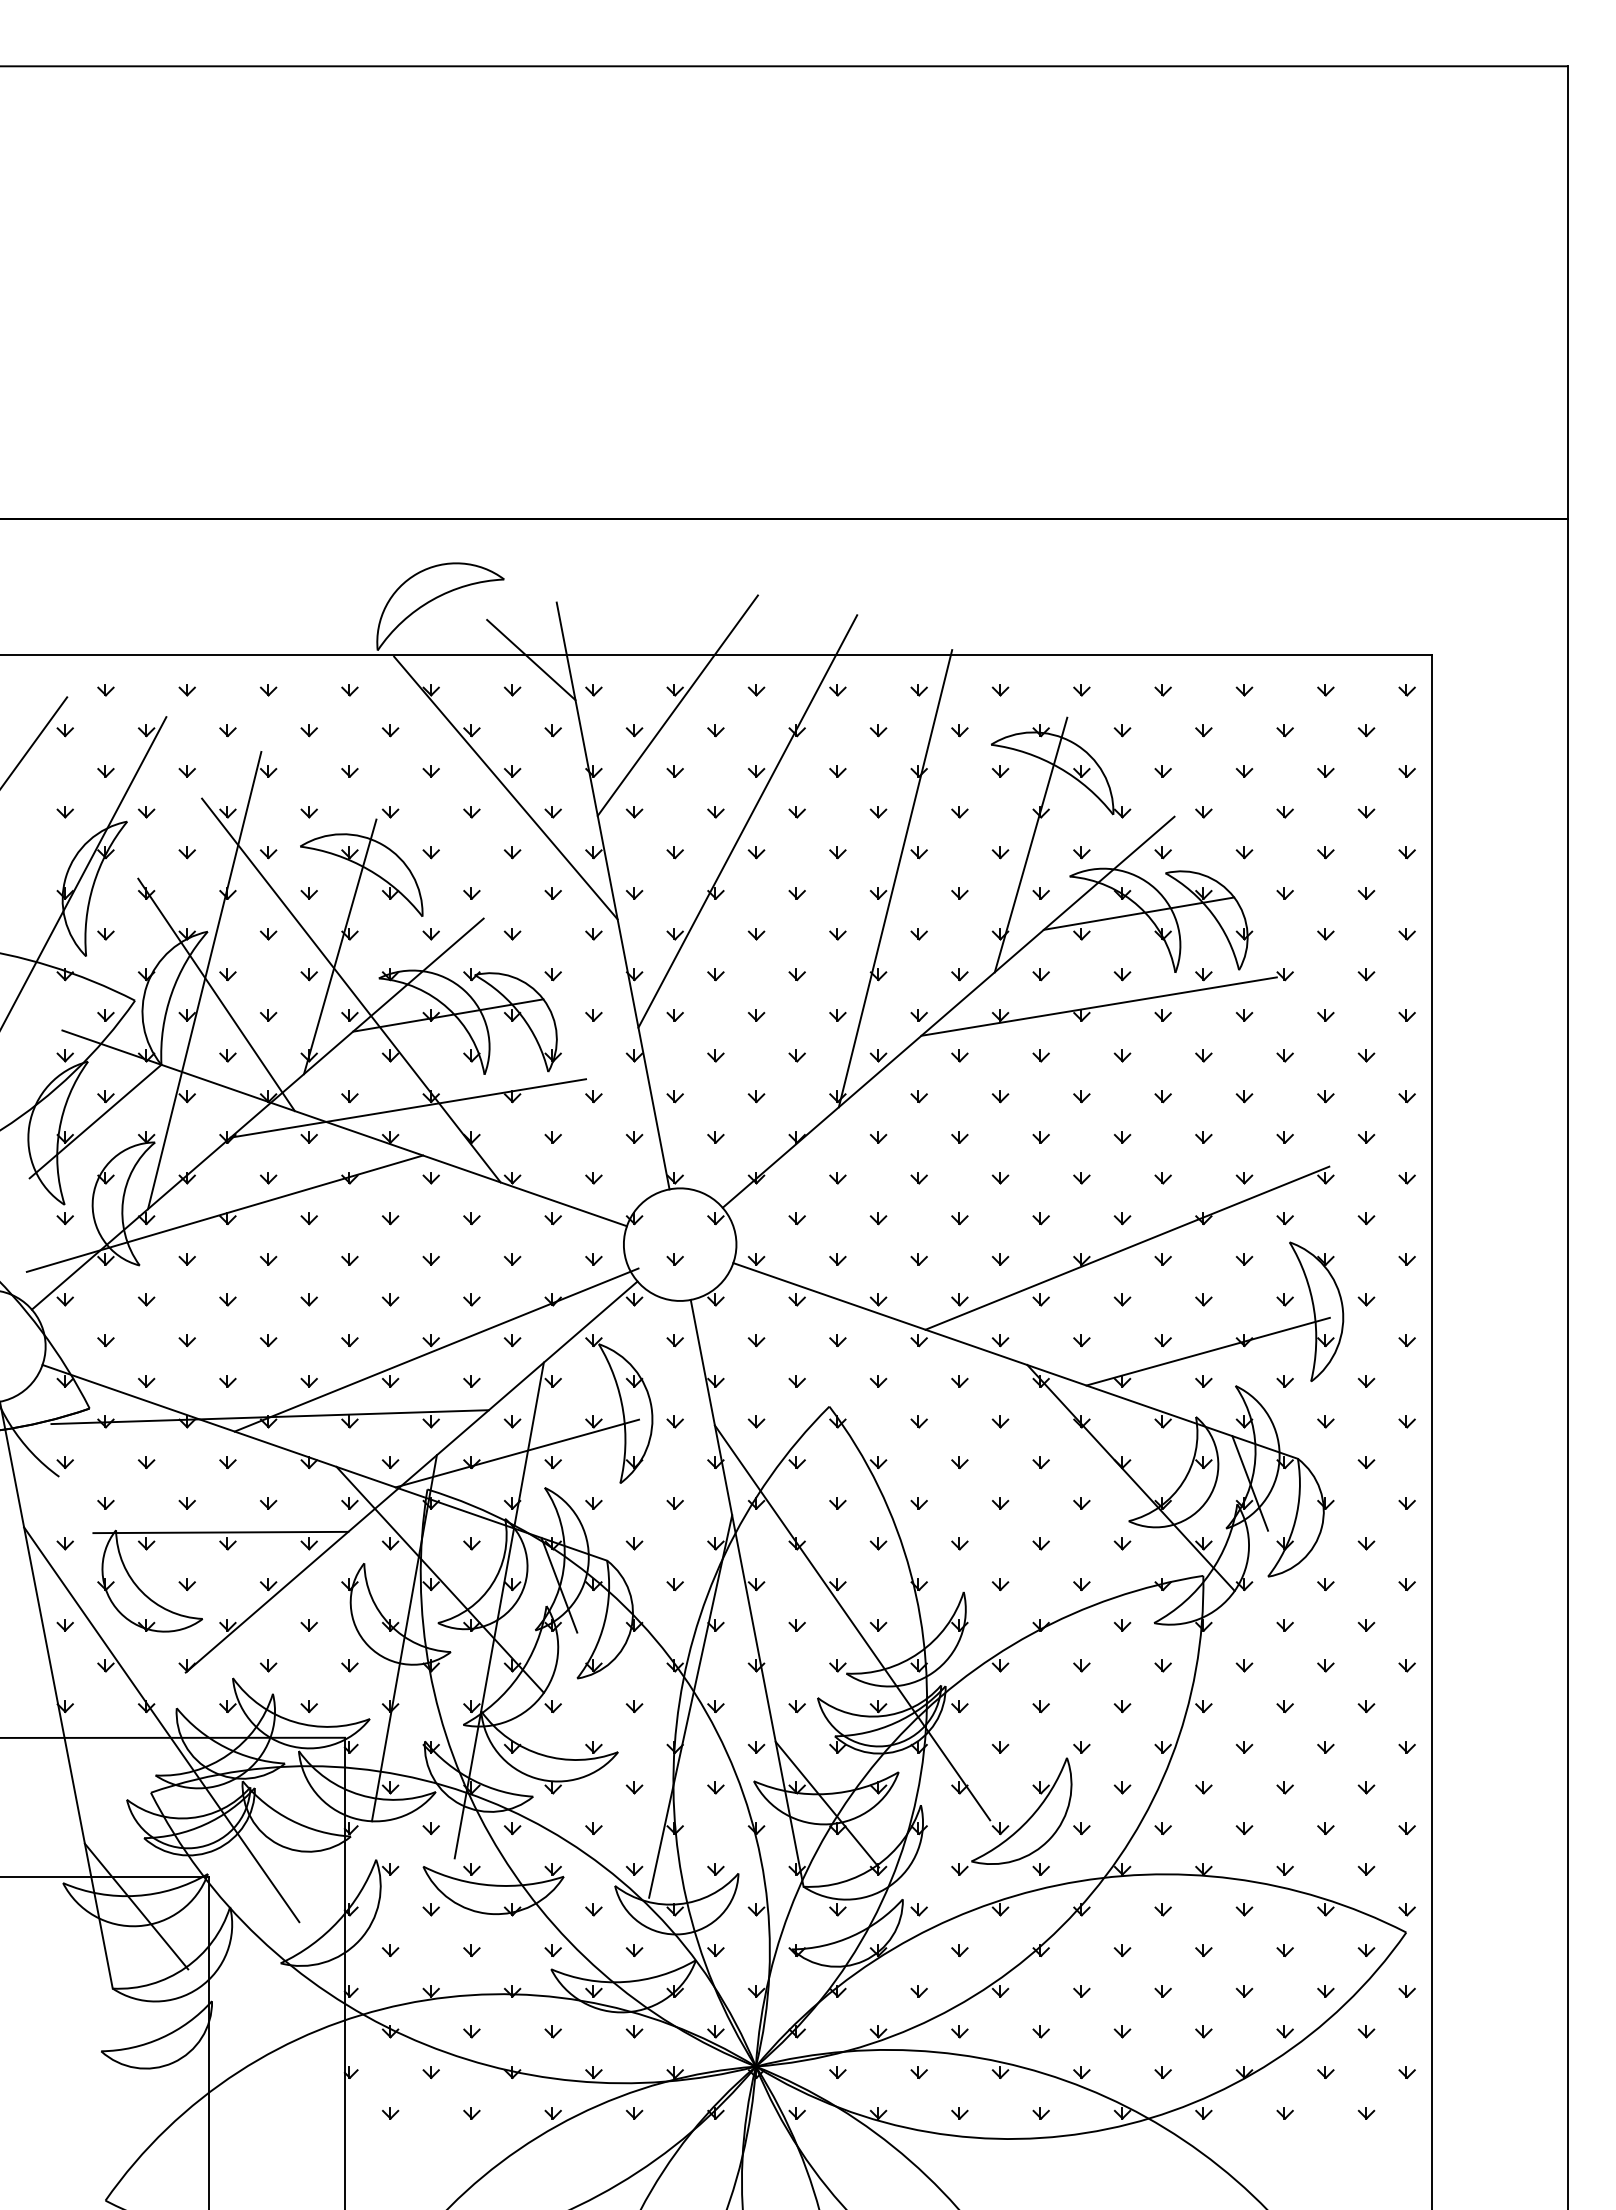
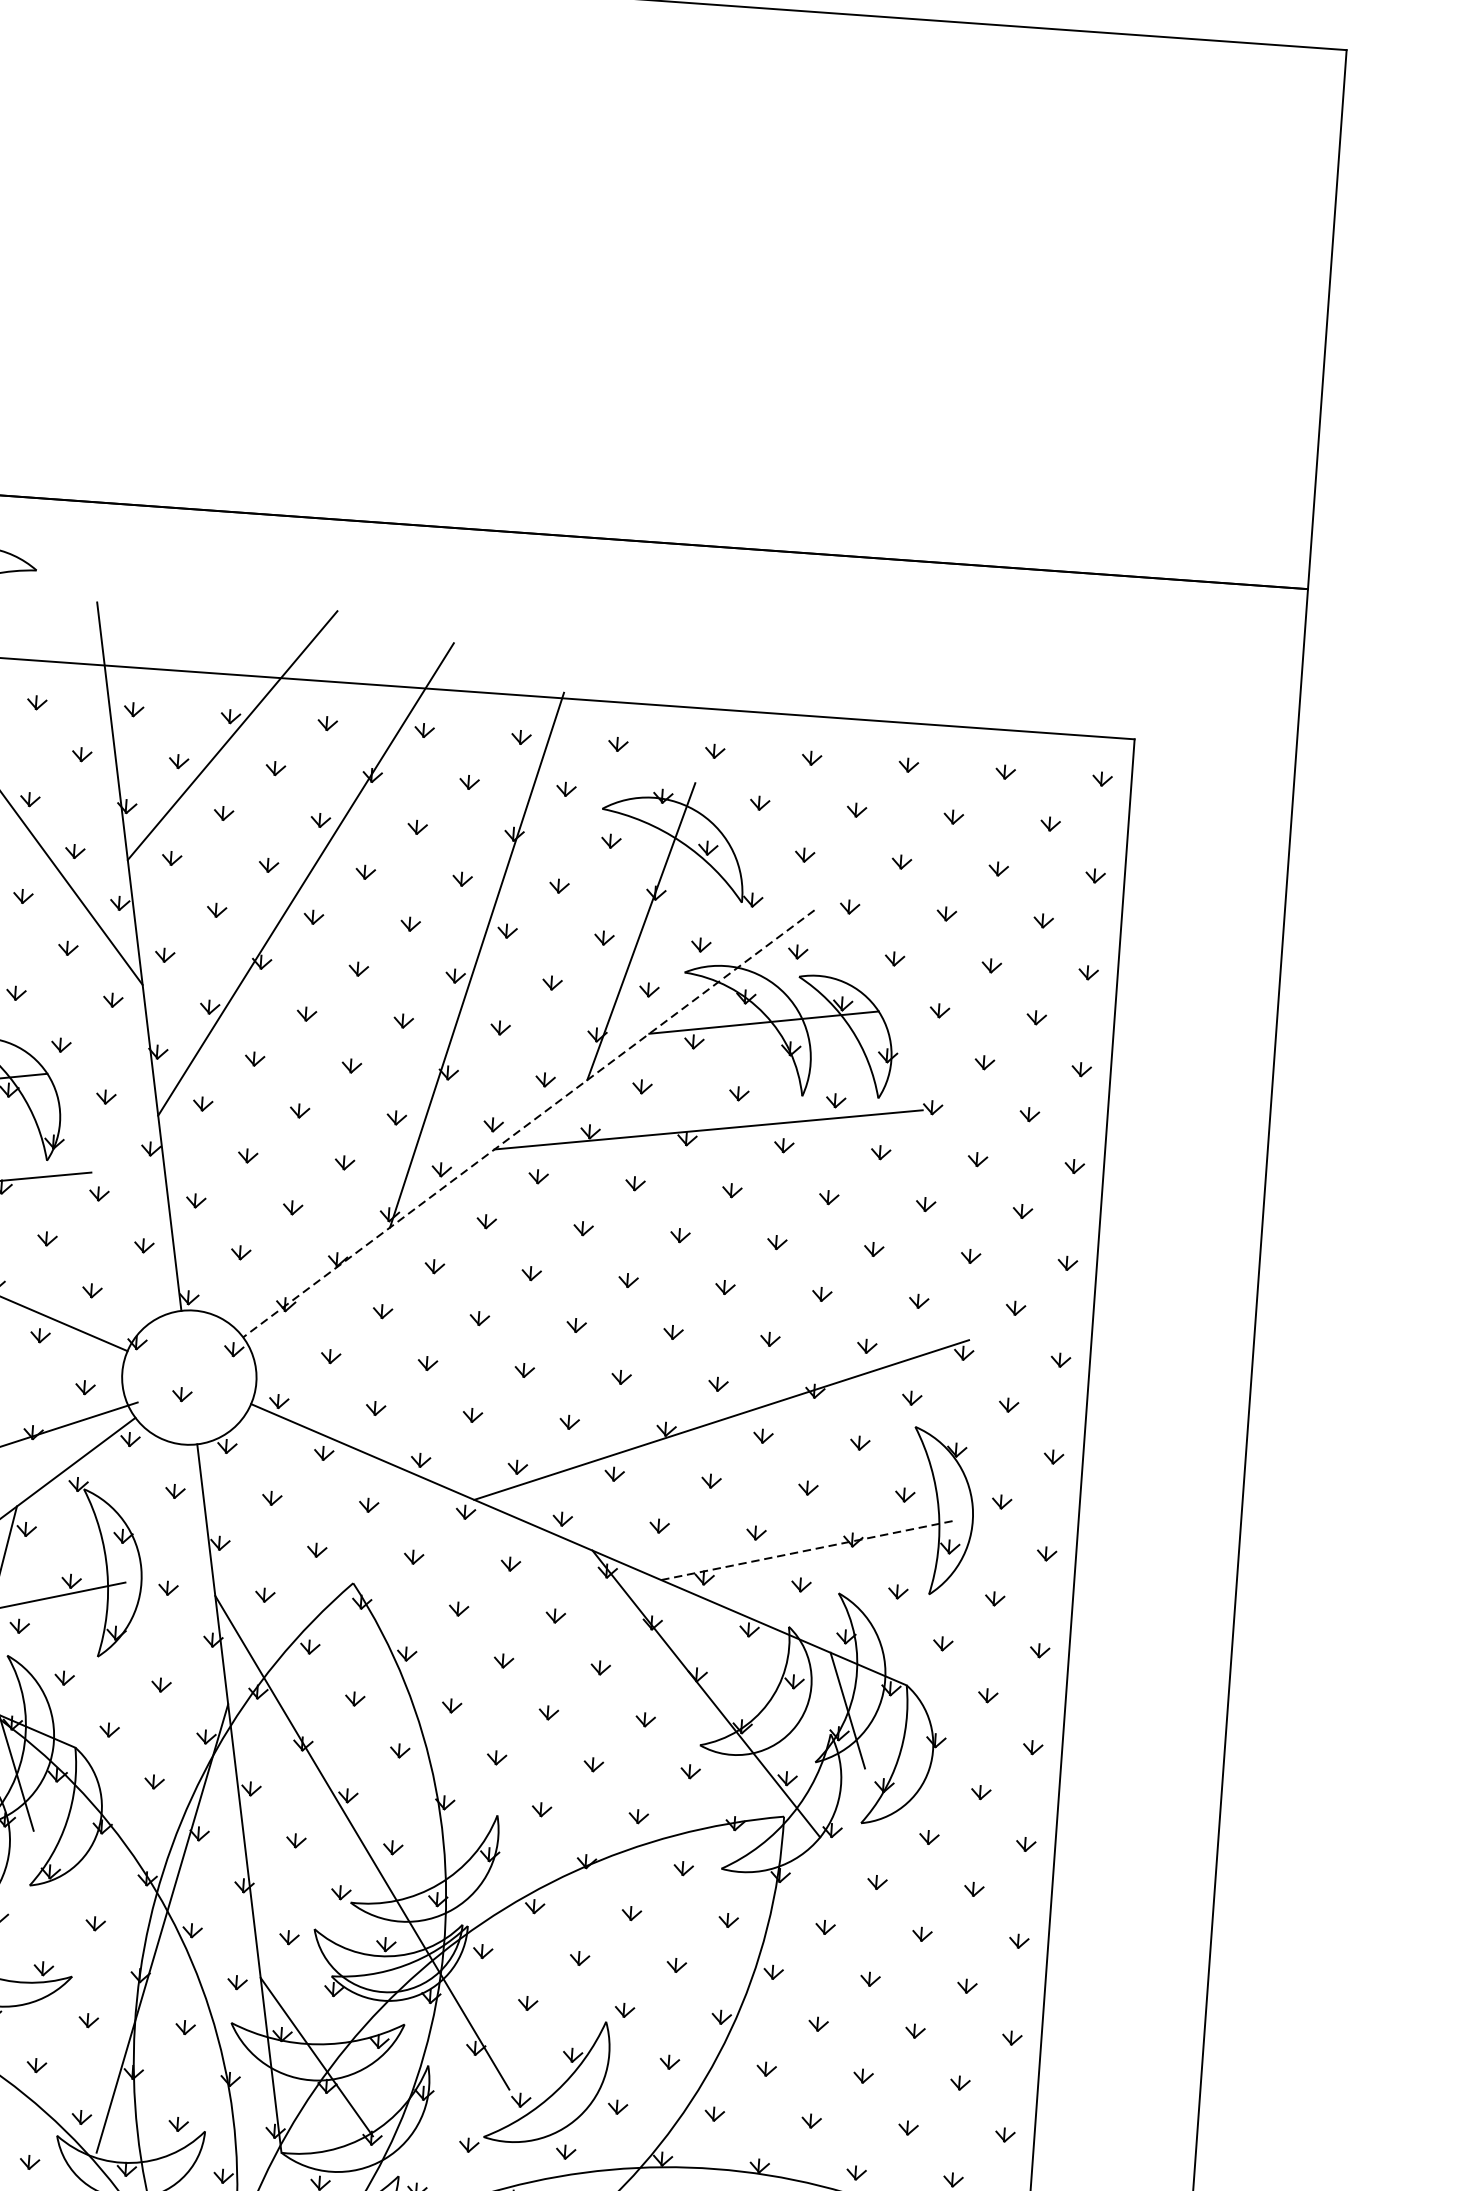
line: (531, 659) -> (62, 668), removed
line: (948, 1012) -> (528, 1124), solid -> dashed
line: (1208, 1351) -> (809, 1549), solid -> dashed

